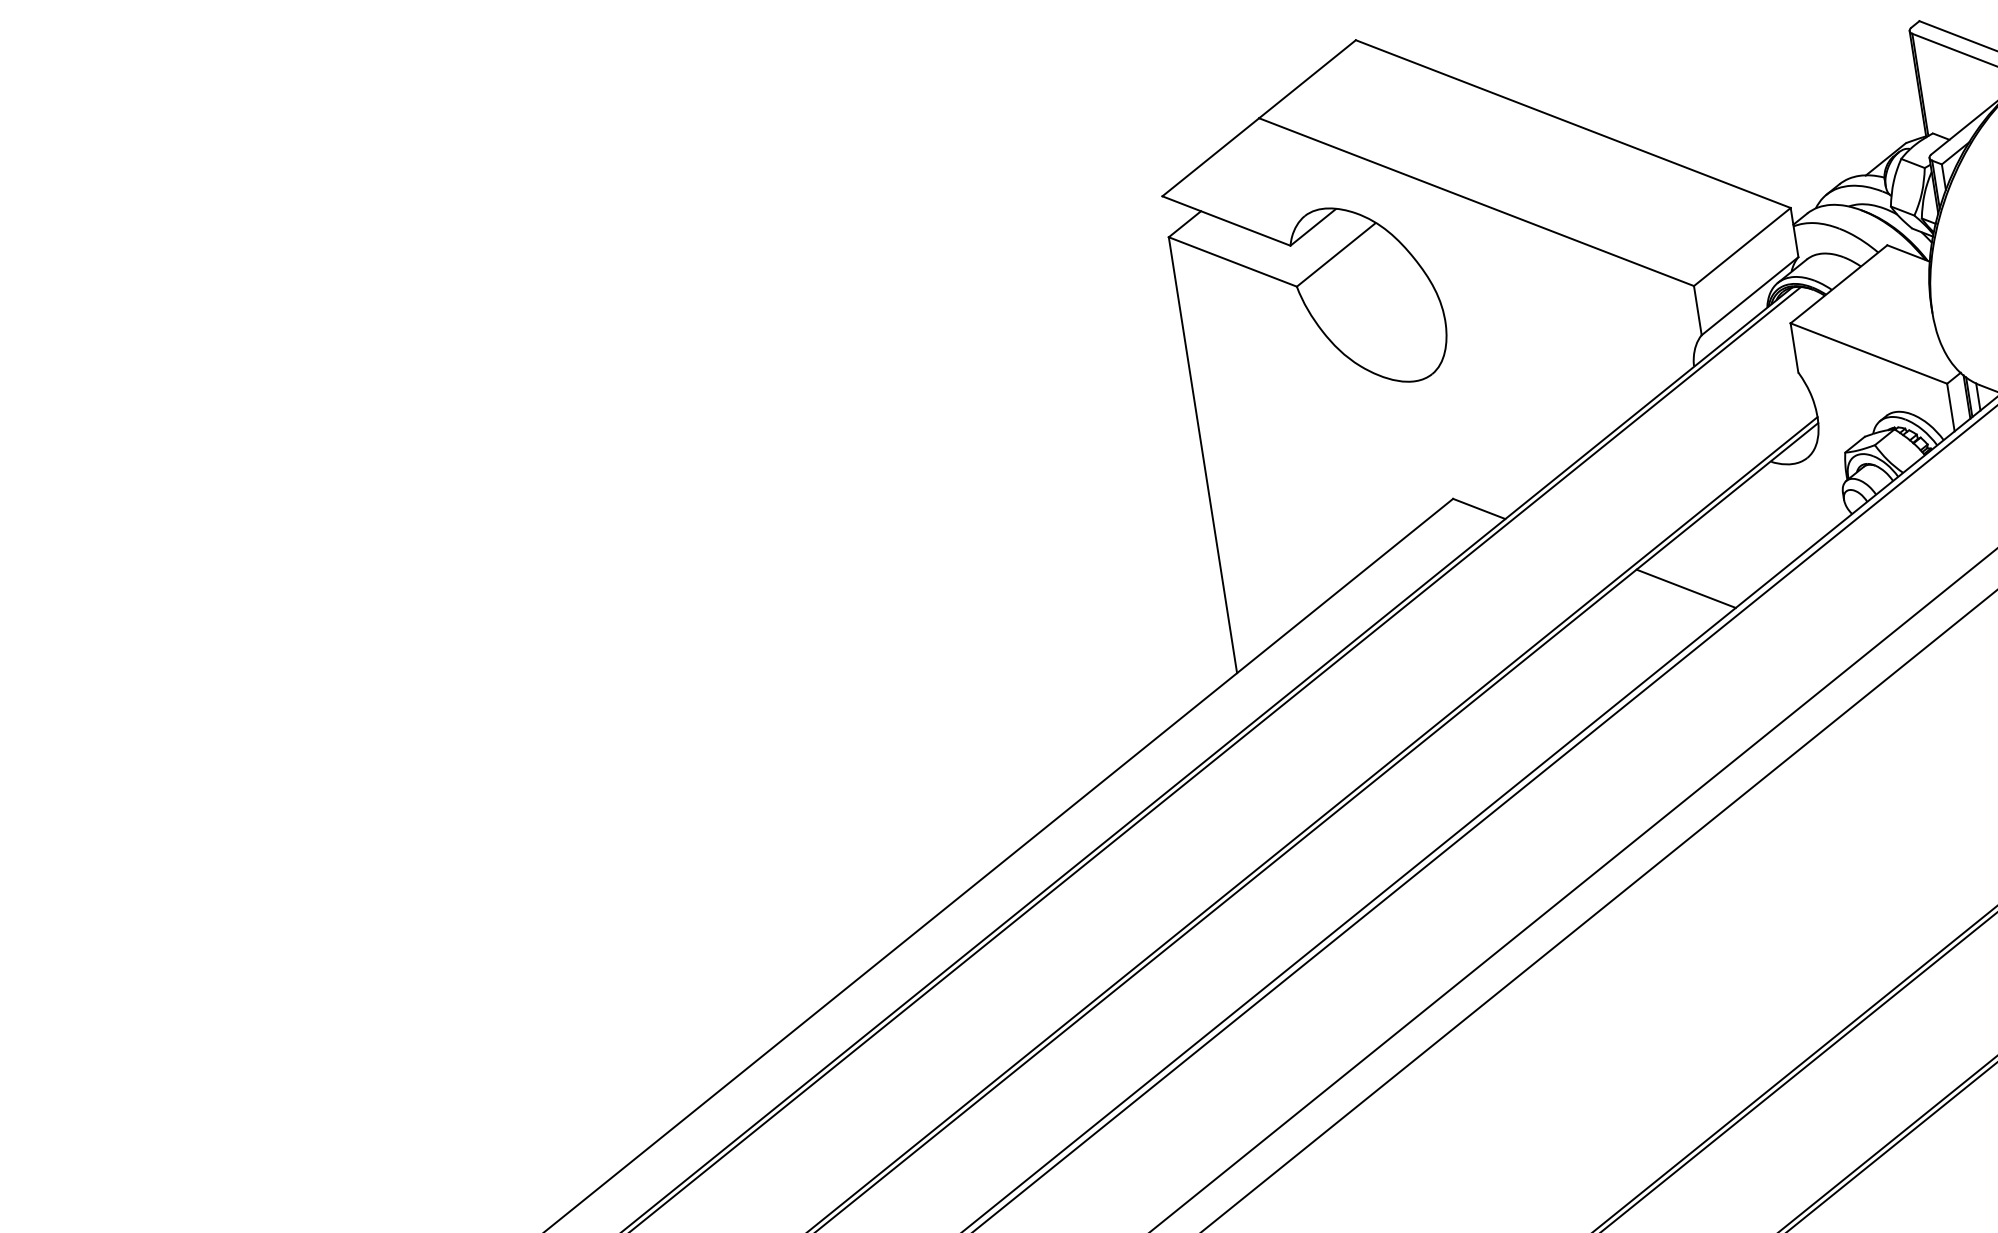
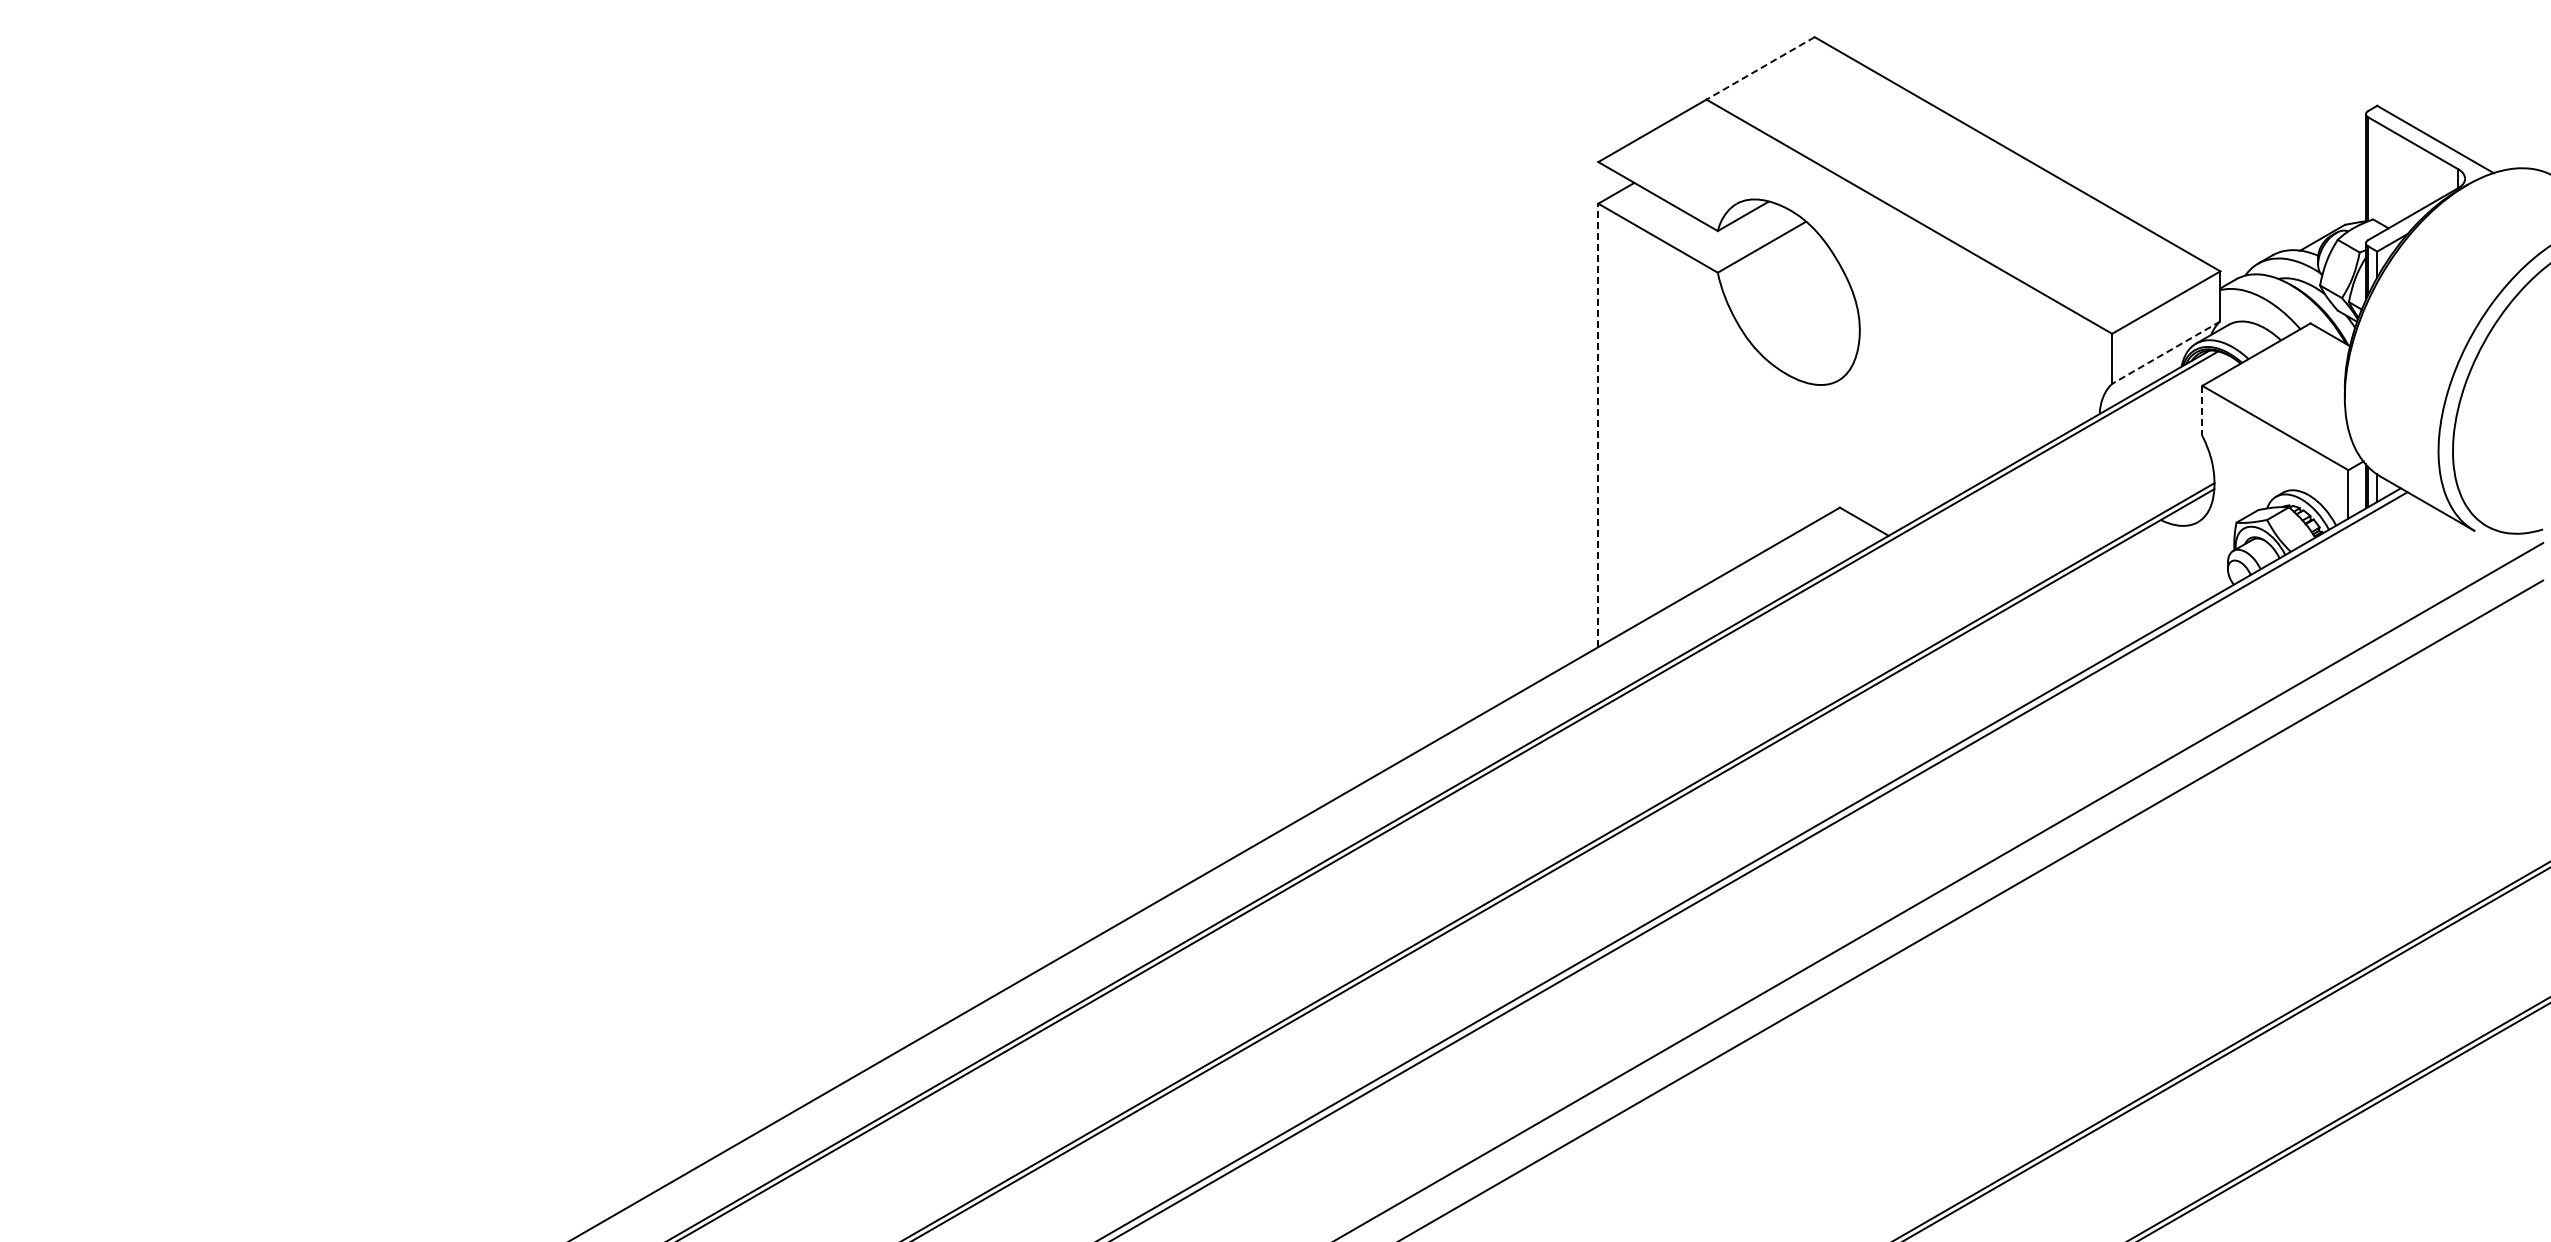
line: (1307, 79) -> (1760, 68), solid -> dashed
line: (1749, 296) -> (2165, 352), solid -> dashed
line: (1794, 348) -> (2202, 411), solid -> dashed
line: (1203, 455) -> (1598, 425), solid -> dashed
line: (1686, 588) -> (2057, 632), removed

